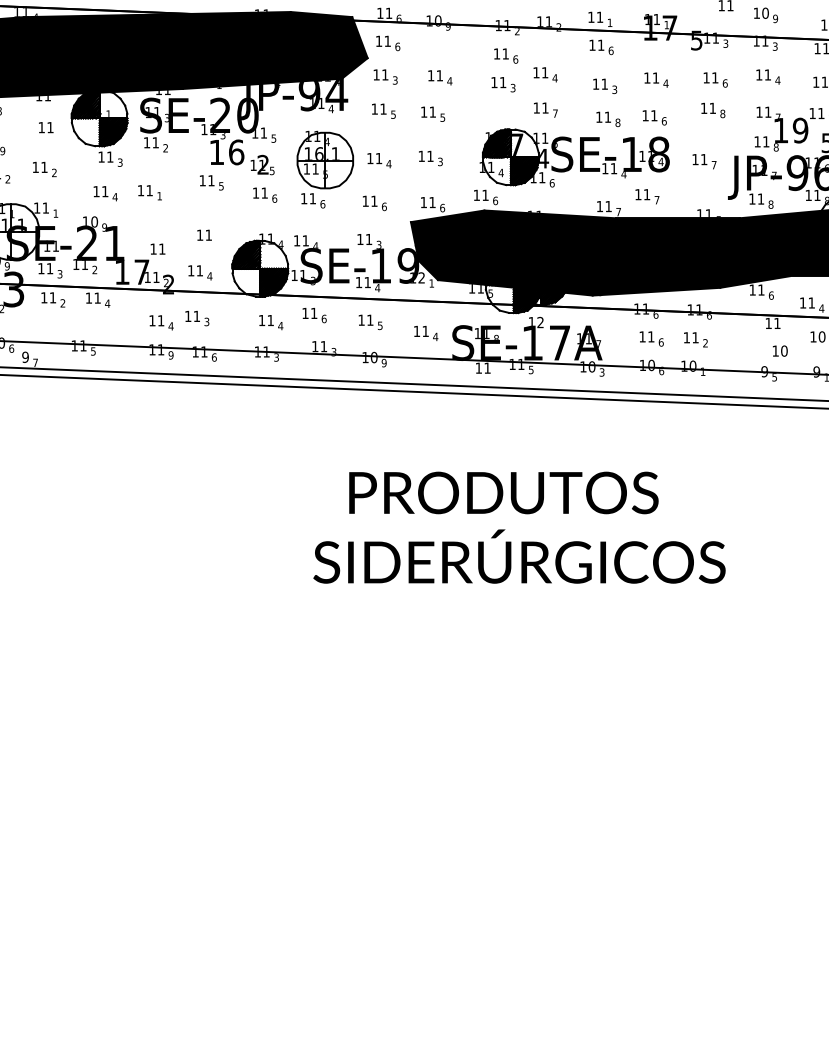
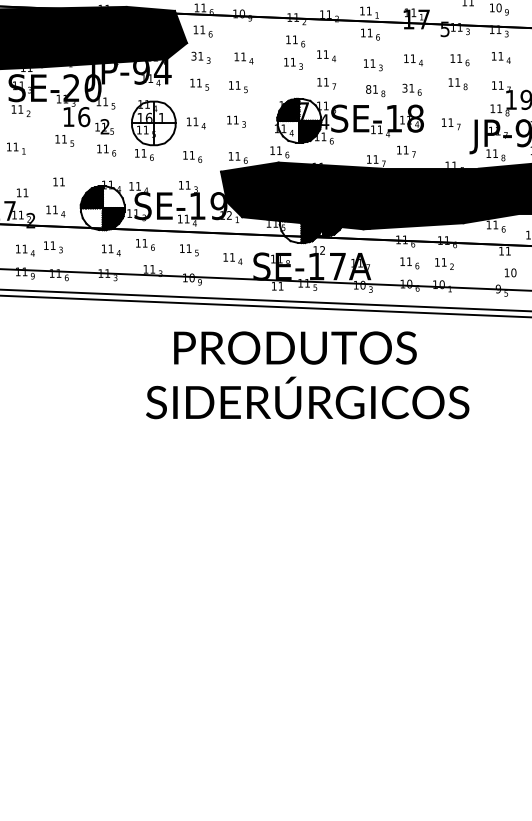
text: (376, 74) -> (193, 55), 11 -> 31
text: (645, 115) -> (404, 88), 11 -> 31
text: (598, 116) -> (368, 88), 11 -> 81
text: (519, 527) -> (307, 375), moved

